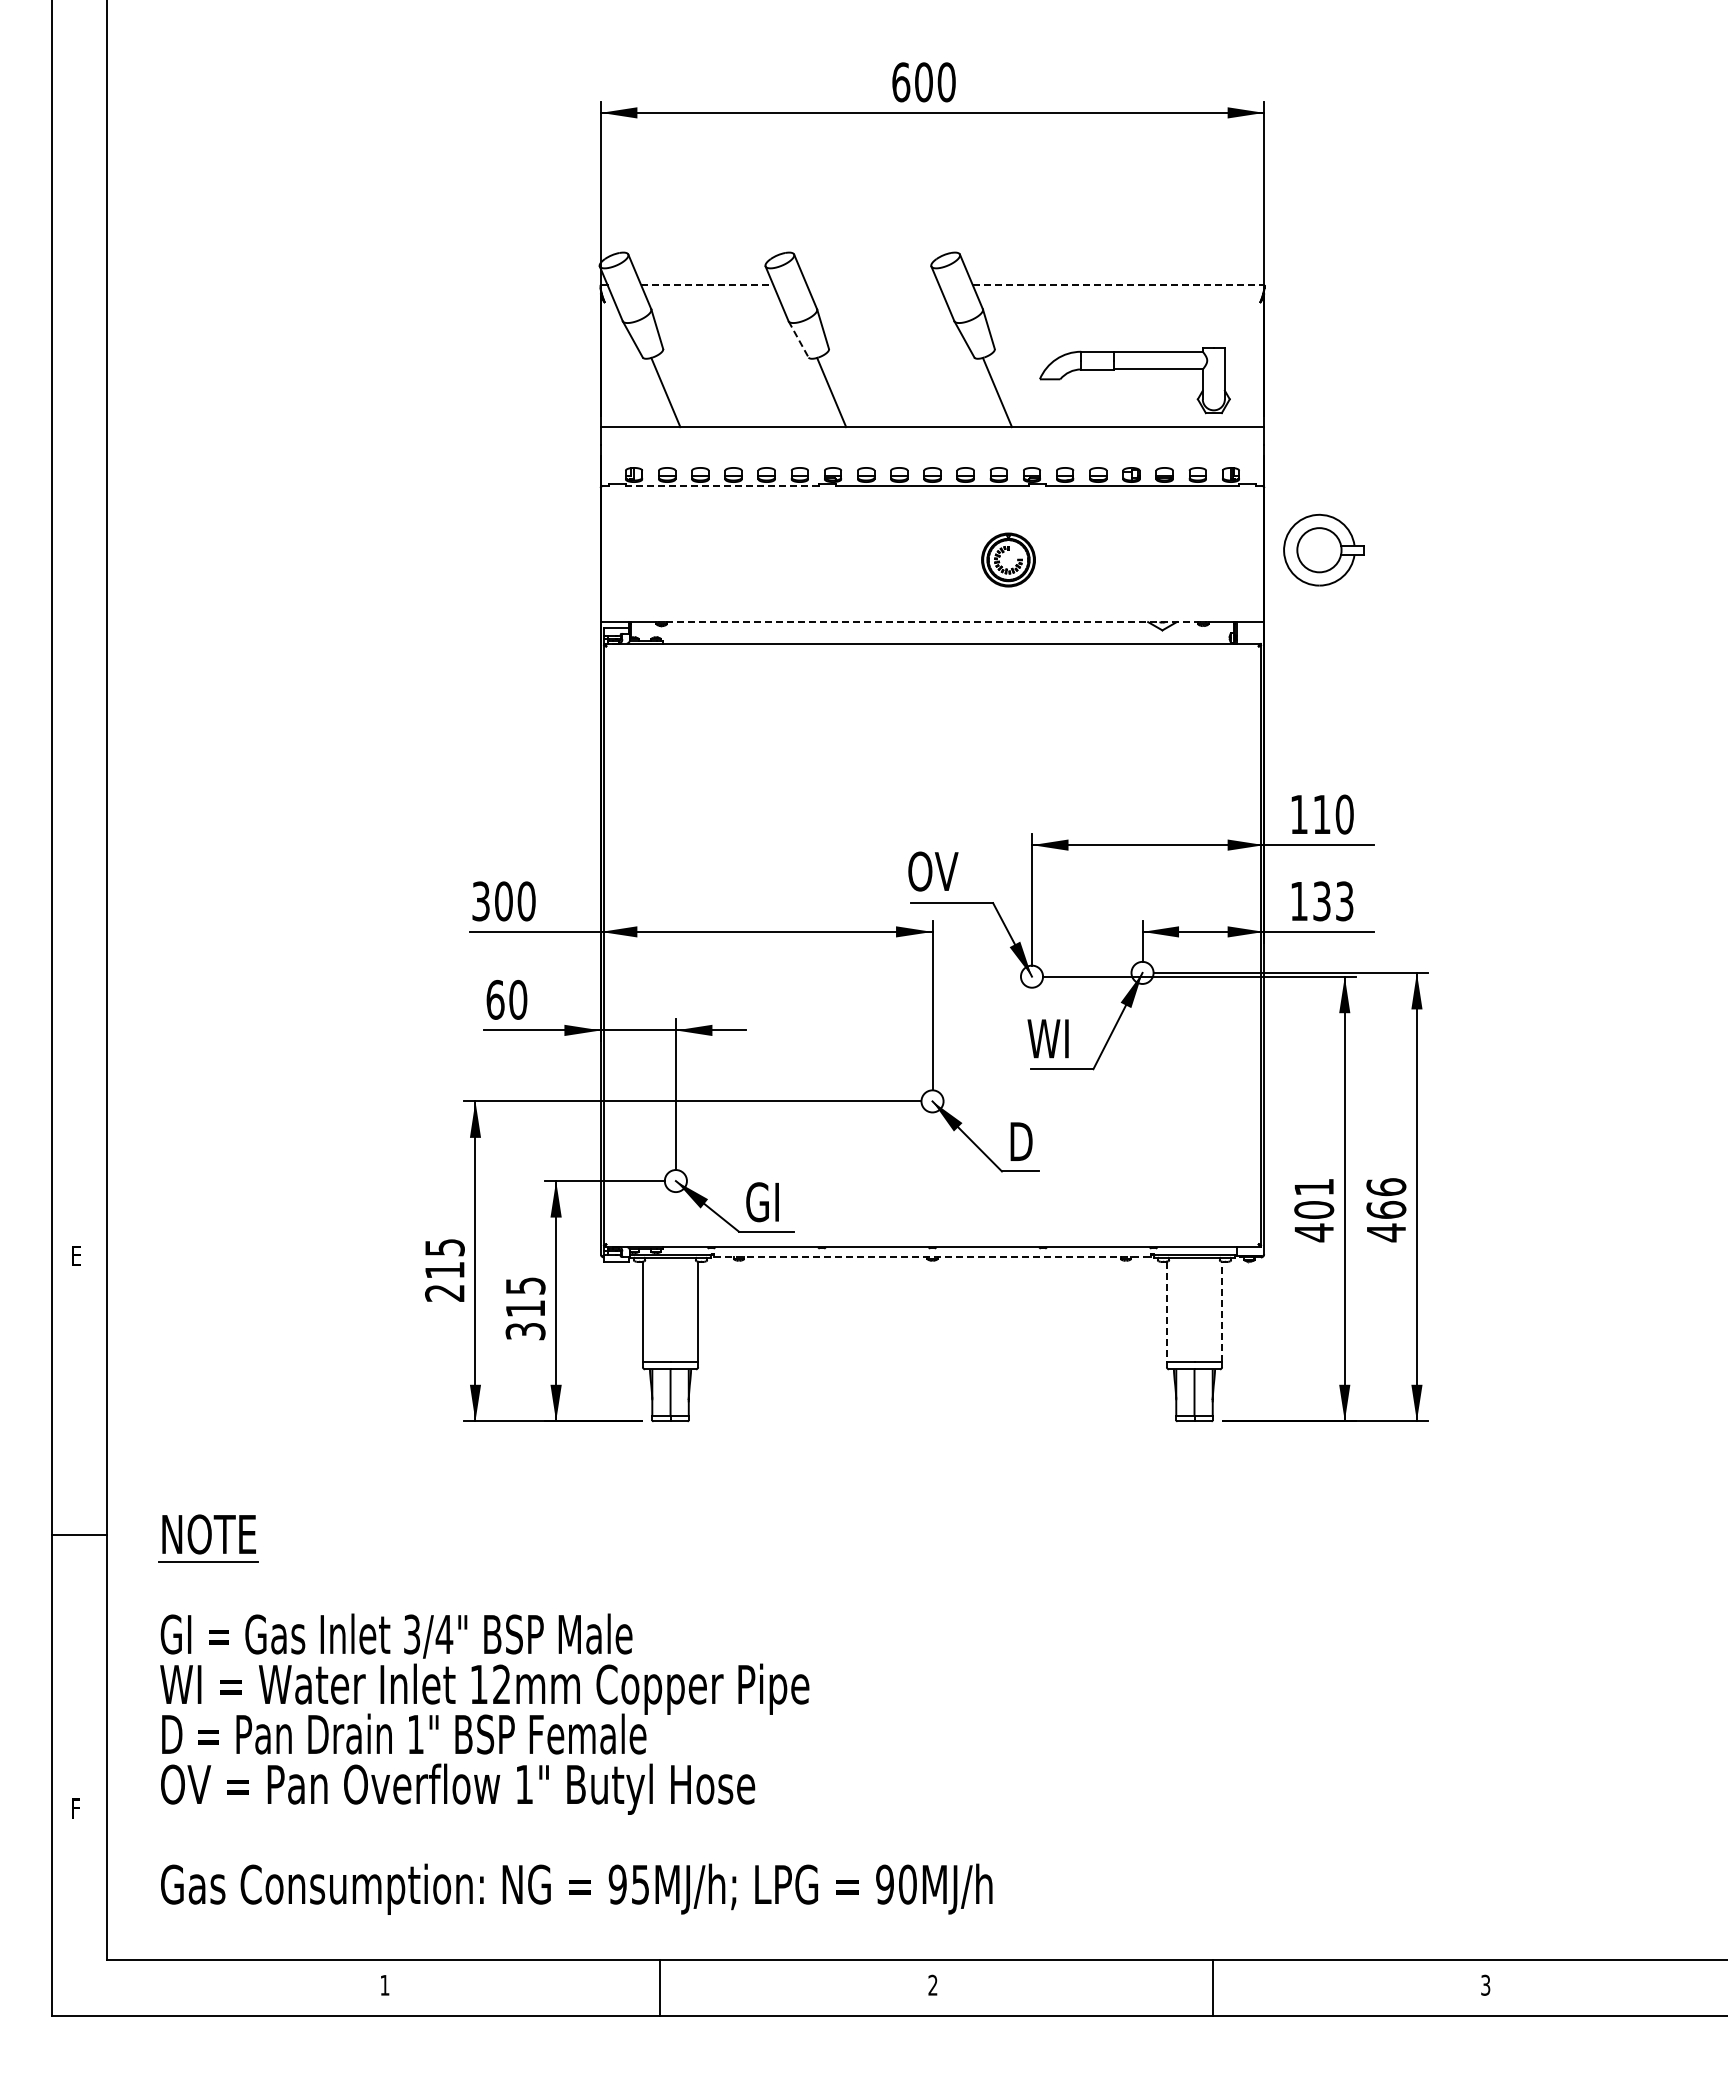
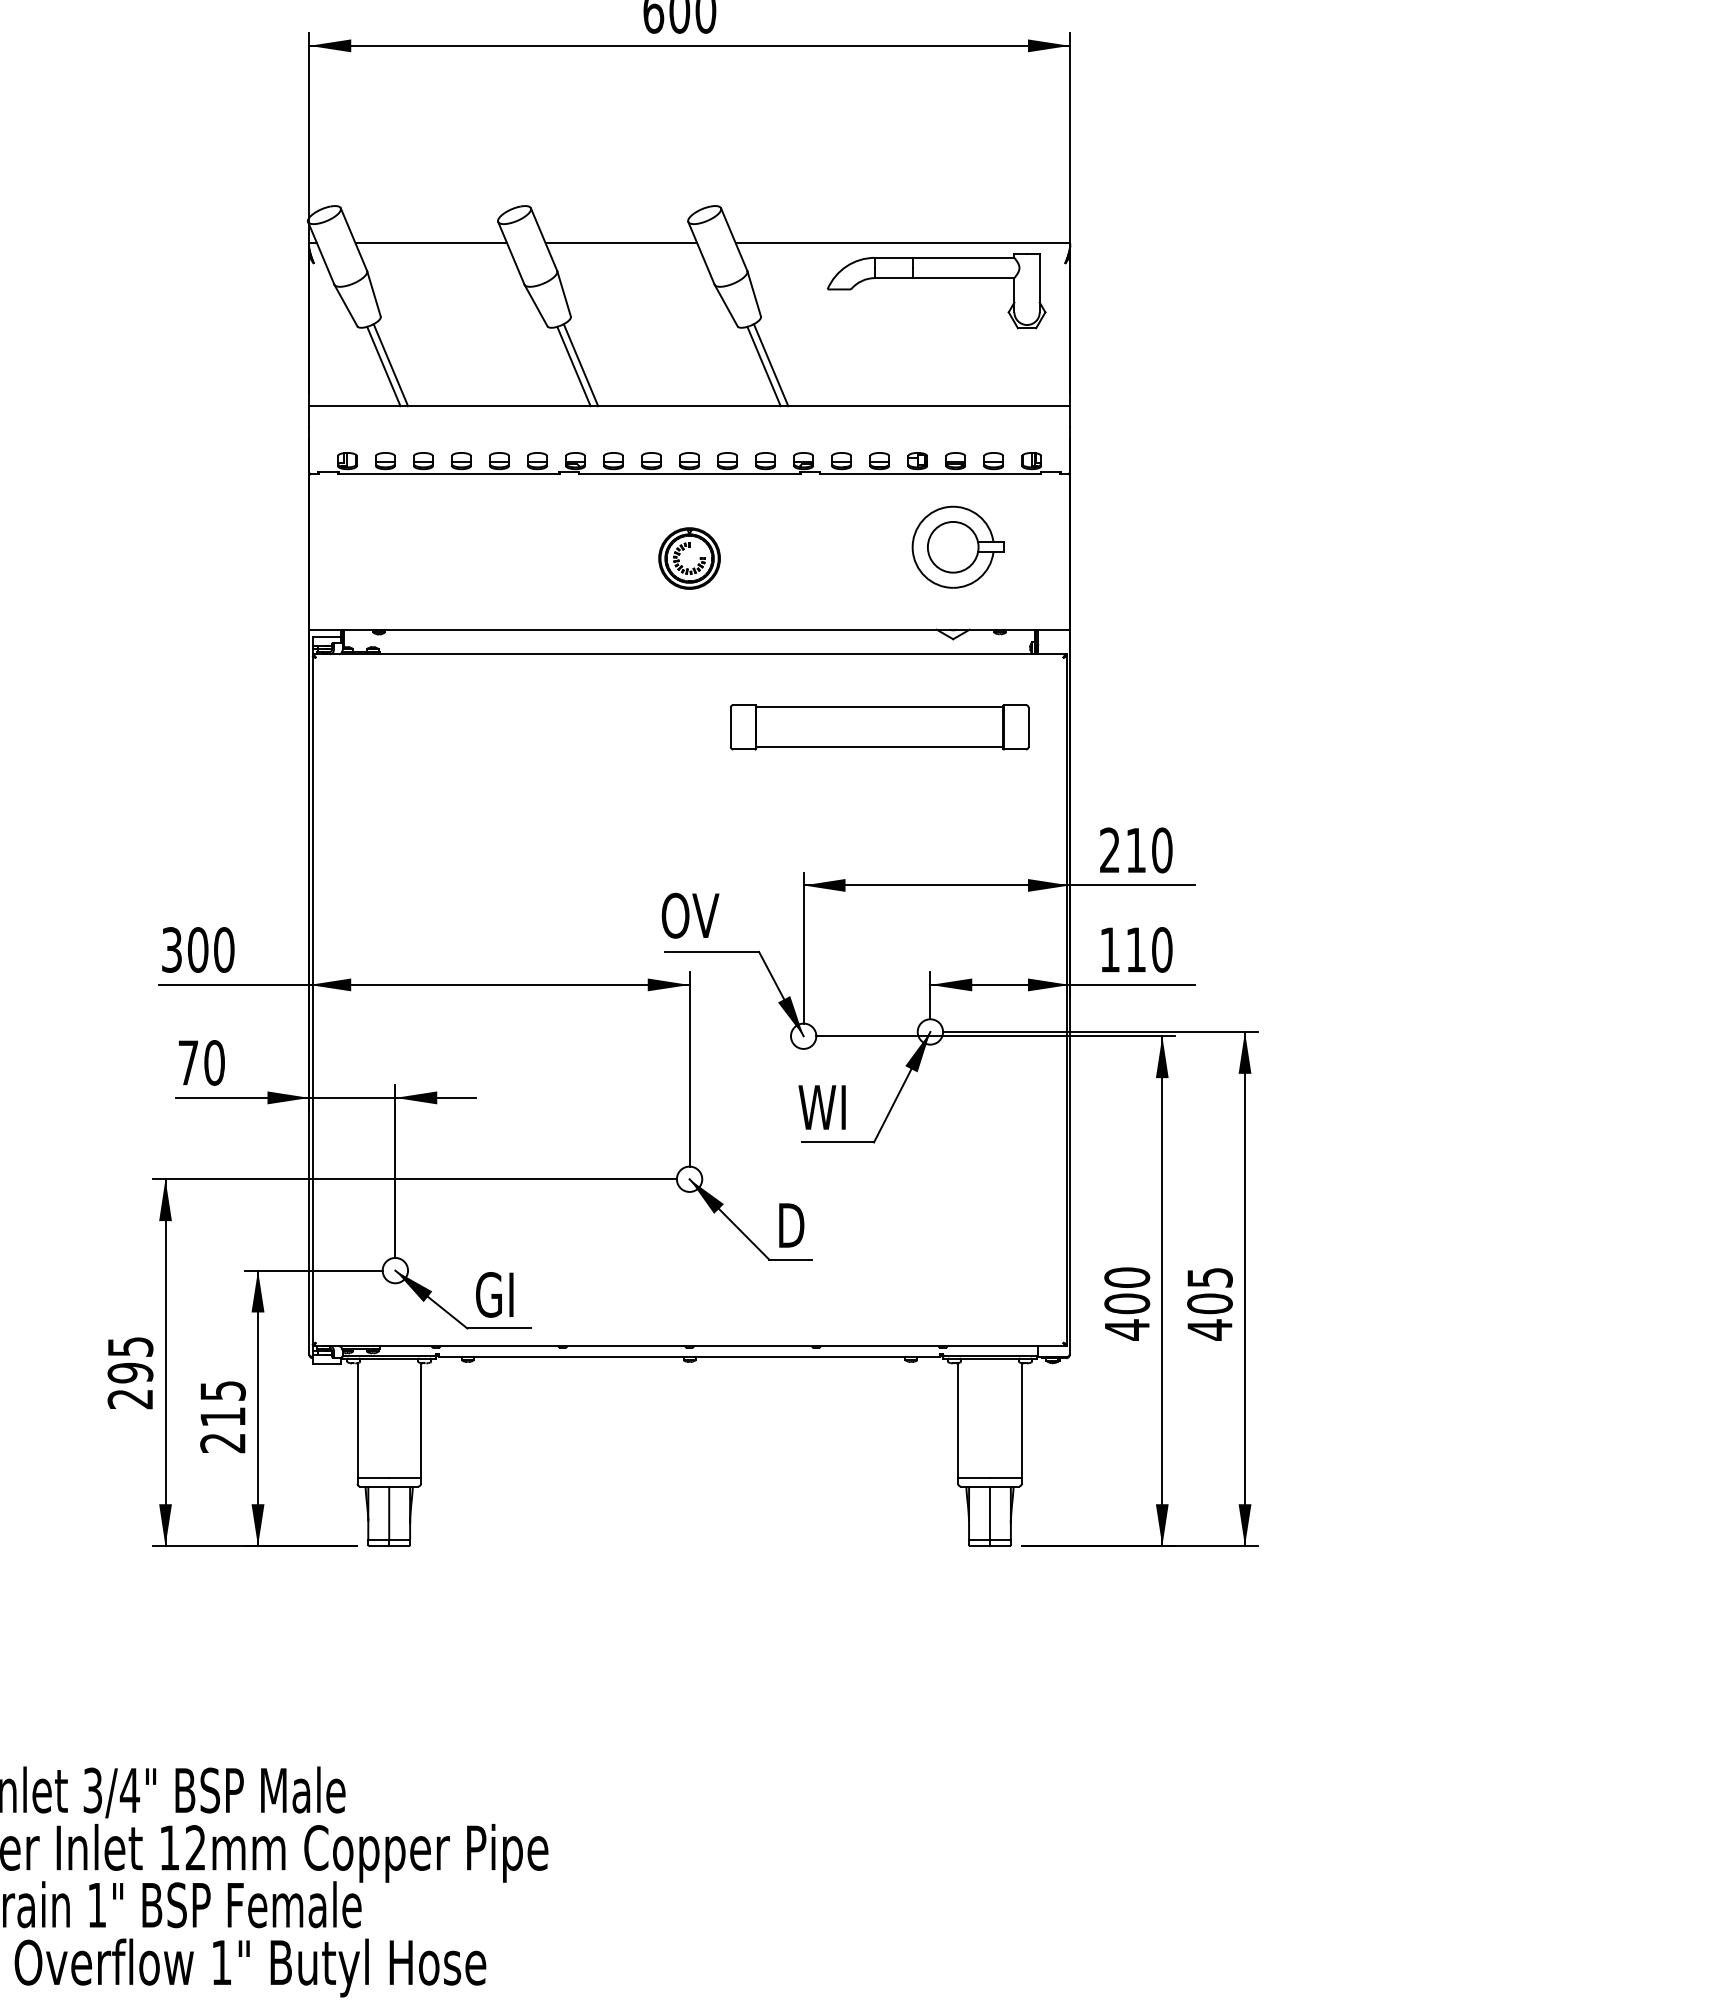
line: (707, 285) -> (431, 243), dashed -> solid
line: (872, 285) -> (620, 243), added
line: (1118, 285) -> (902, 243), dashed -> solid
line: (798, 339) -> (535, 305), dashed -> solid
part: (1134, 369) -> (936, 278), moved
line: (672, 391) -> (391, 365), added
line: (837, 391) -> (580, 365), added
line: (1003, 391) -> (770, 365), added
line: (722, 486) -> (448, 474), dashed -> solid
part: (1323, 549) -> (957, 546), moved
part: (1008, 559) -> (689, 557), moved
line: (932, 622) -> (689, 630), dashed -> solid
part: (1097, 706) -> (878, 726), added
text: (1298, 813) -> (1109, 849), 110 -> 210
text: (1333, 901) -> (1149, 950), 133 -> 110
text: (495, 999) -> (188, 1062), 60 -> 70
text: (1314, 1187) -> (1127, 1278), 401 -> 400
text: (1386, 1198) -> (1210, 1290), 466 -> 405
line: (932, 1256) -> (689, 1357), dashed -> solid
text: (444, 1270) -> (130, 1373), 215 -> 295
line: (1166, 1311) -> (957, 1420), dashed -> solid
line: (1222, 1311) -> (1022, 1420), dashed -> solid
text: (525, 1331) -> (222, 1443), 315 -> 215

